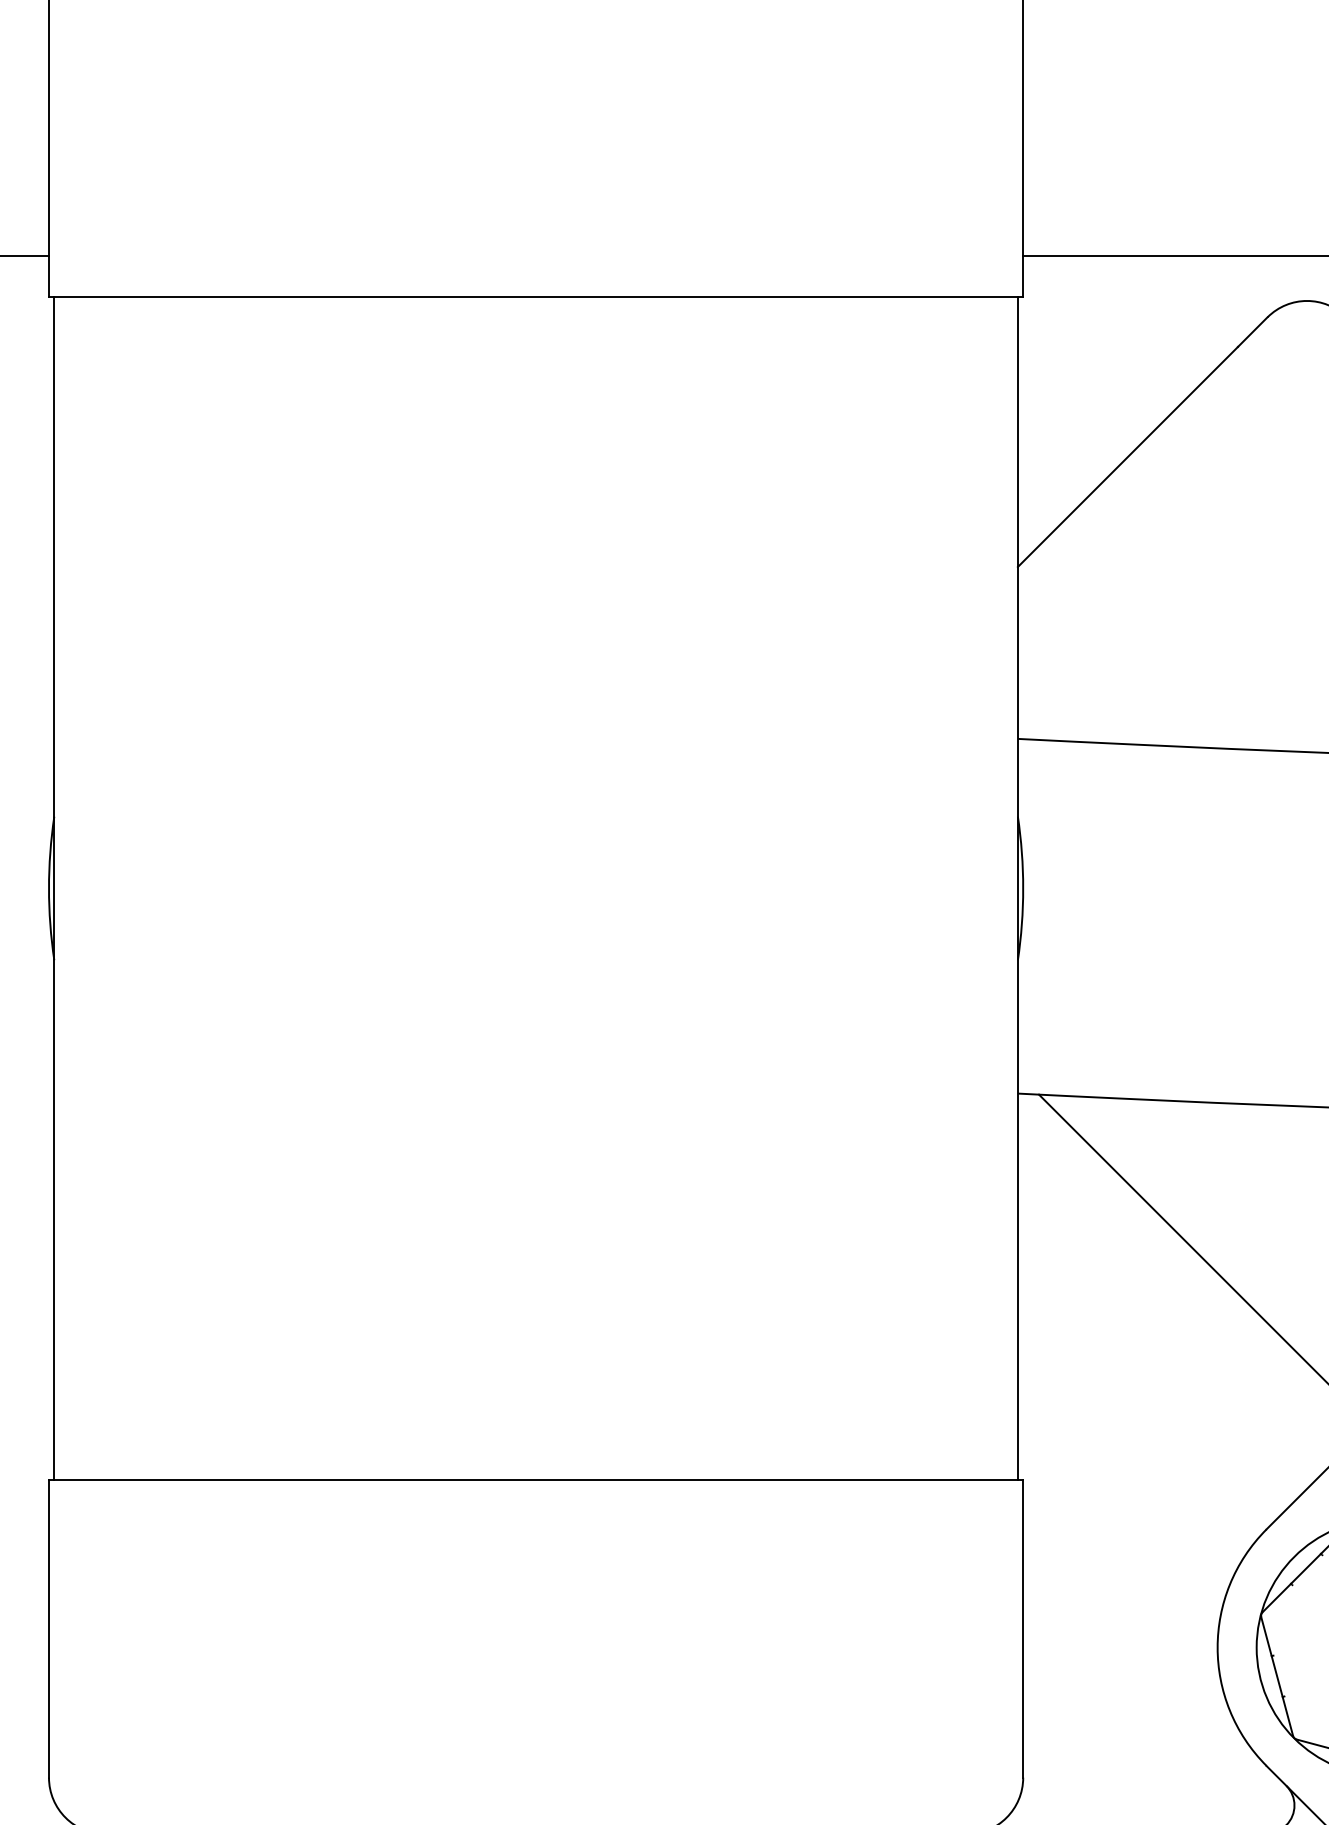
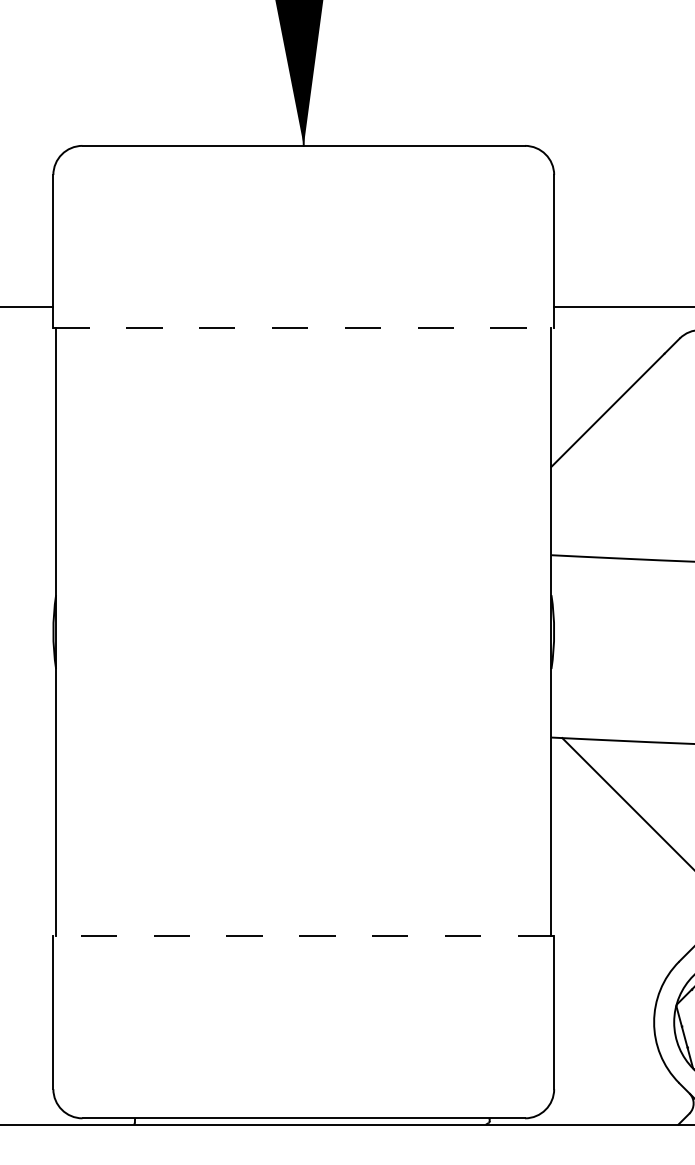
line: (537, 295) -> (304, 327), solid -> dashed
line: (535, 1480) -> (303, 936), solid -> dashed

